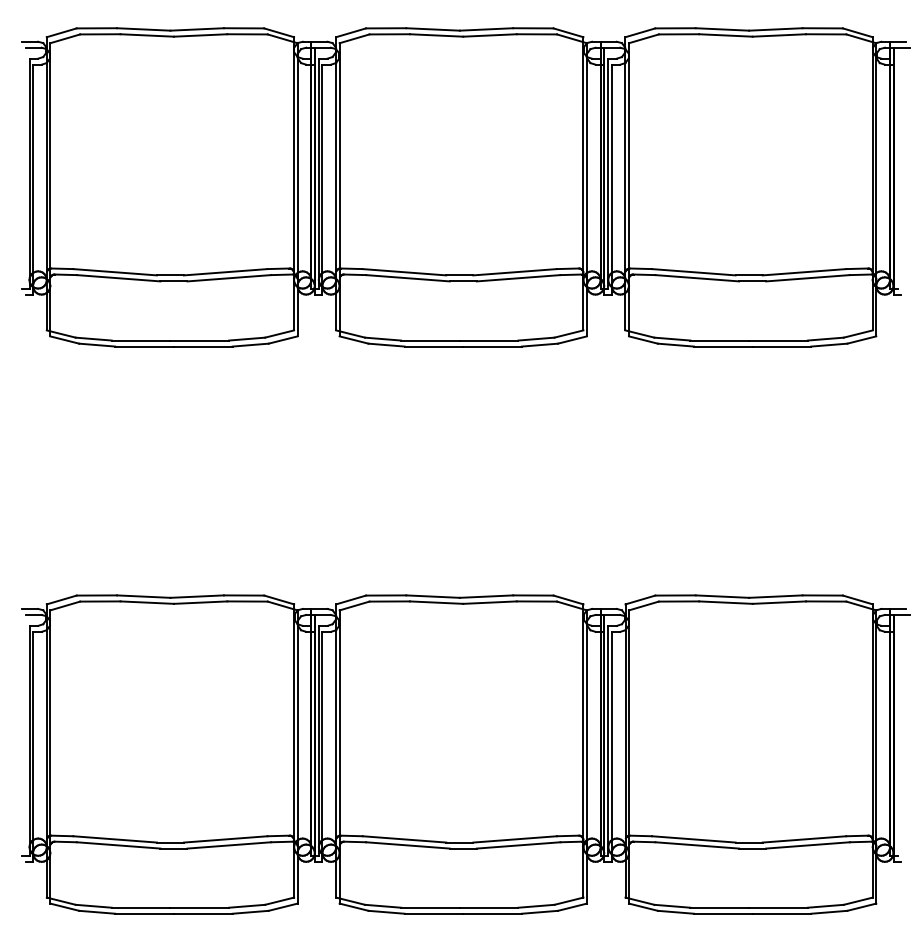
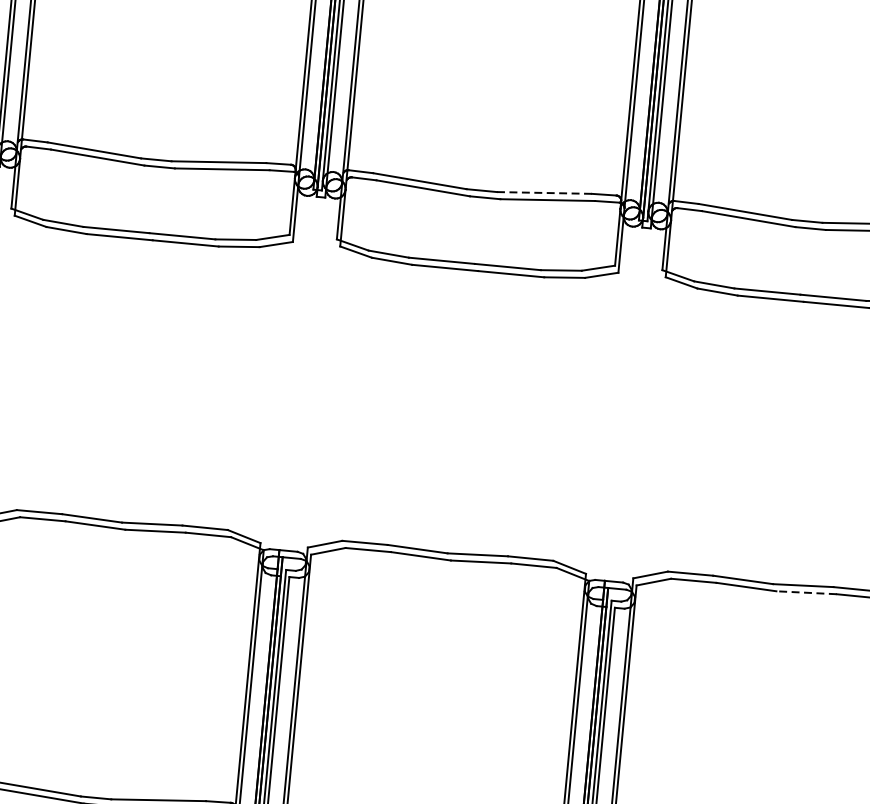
line: (515, 272) -> (544, 193), solid -> dashed
line: (779, 602) -> (806, 592), solid -> dashed

